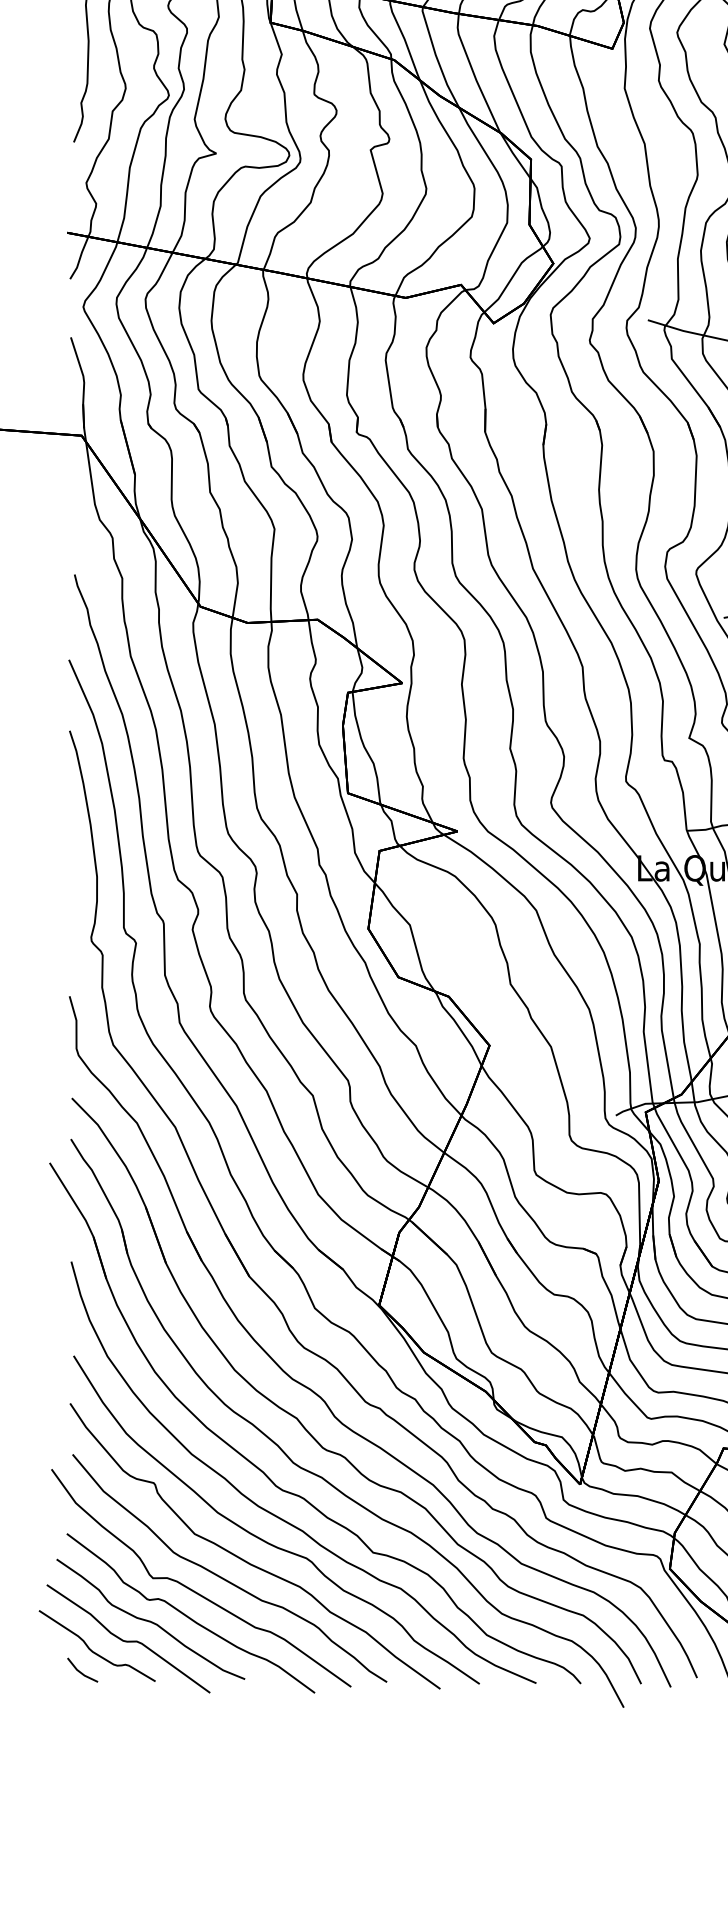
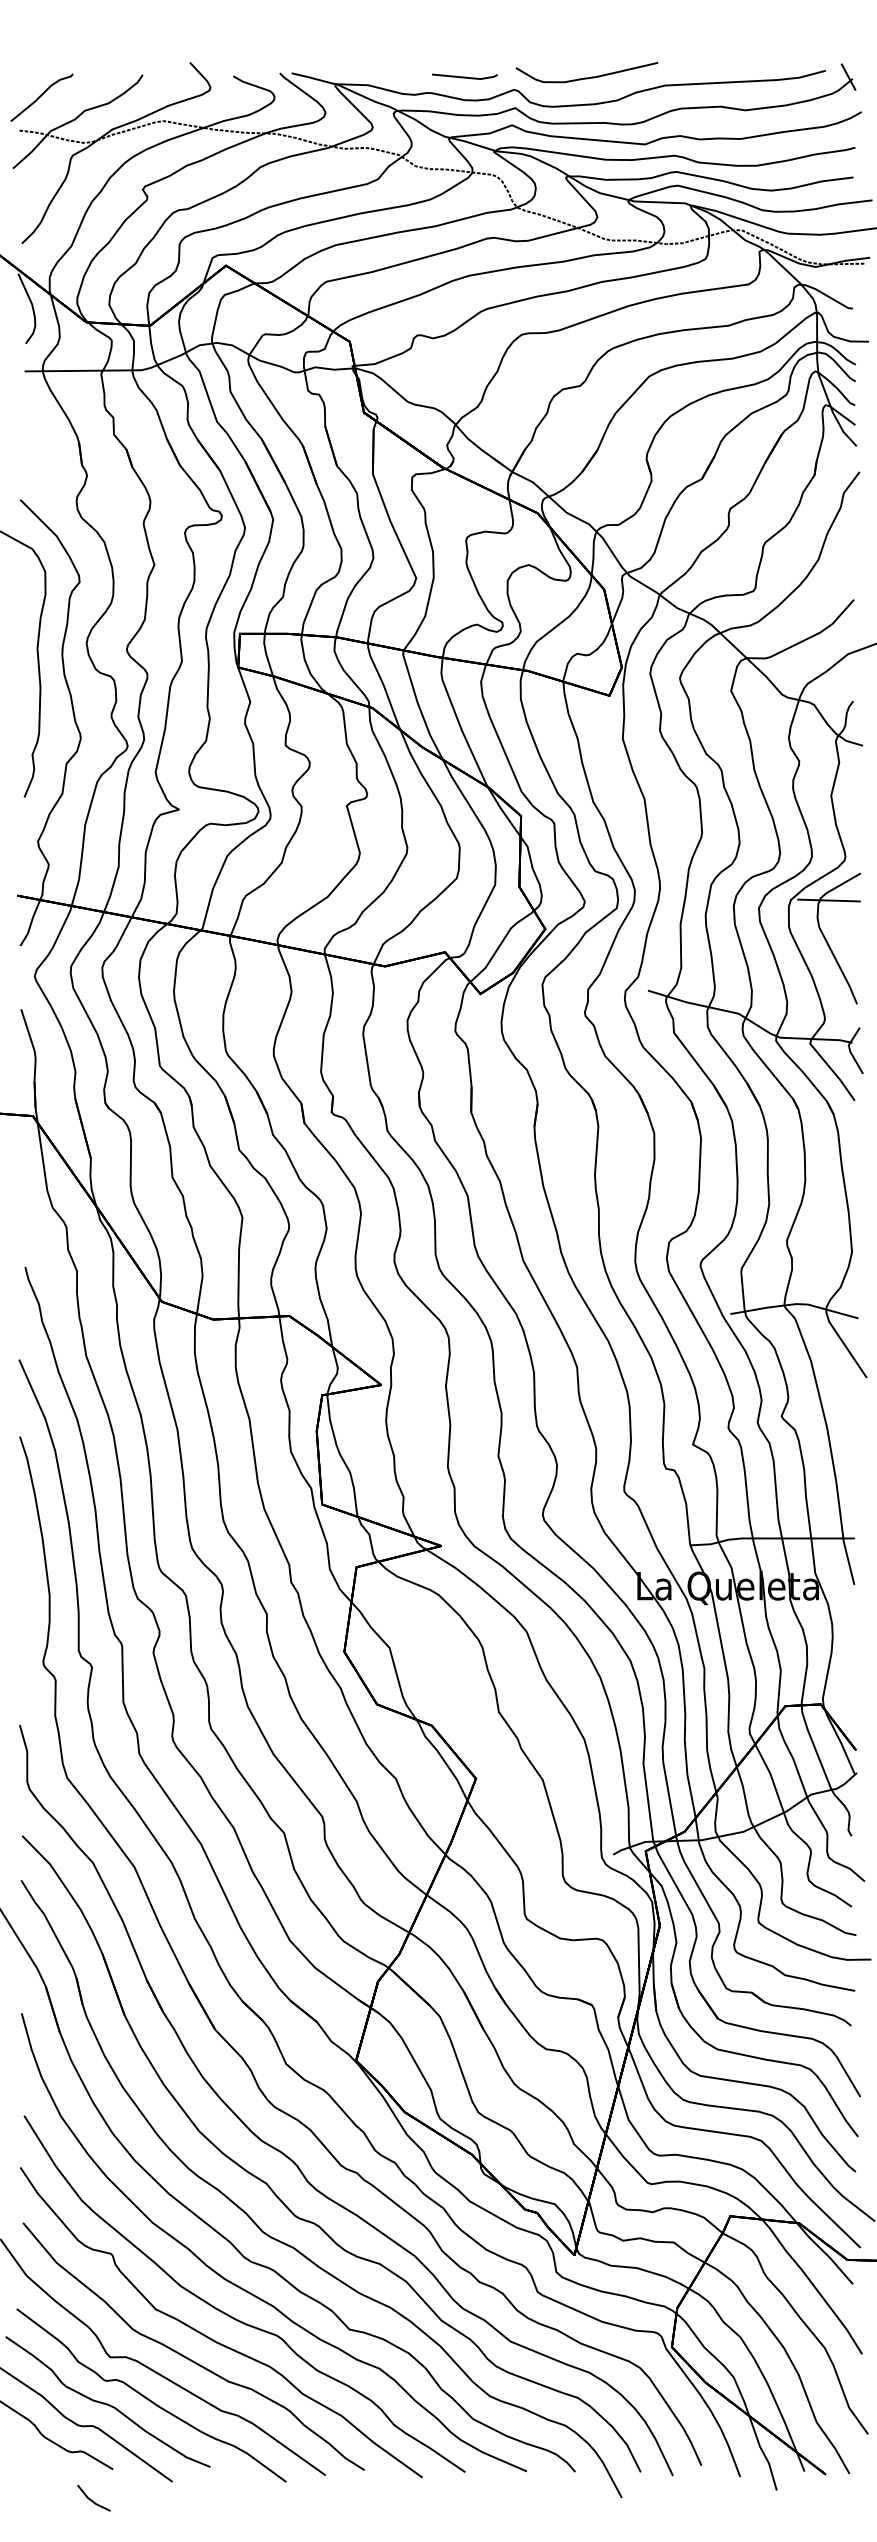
part: (82, 1669) -> (93, 2497), moved

